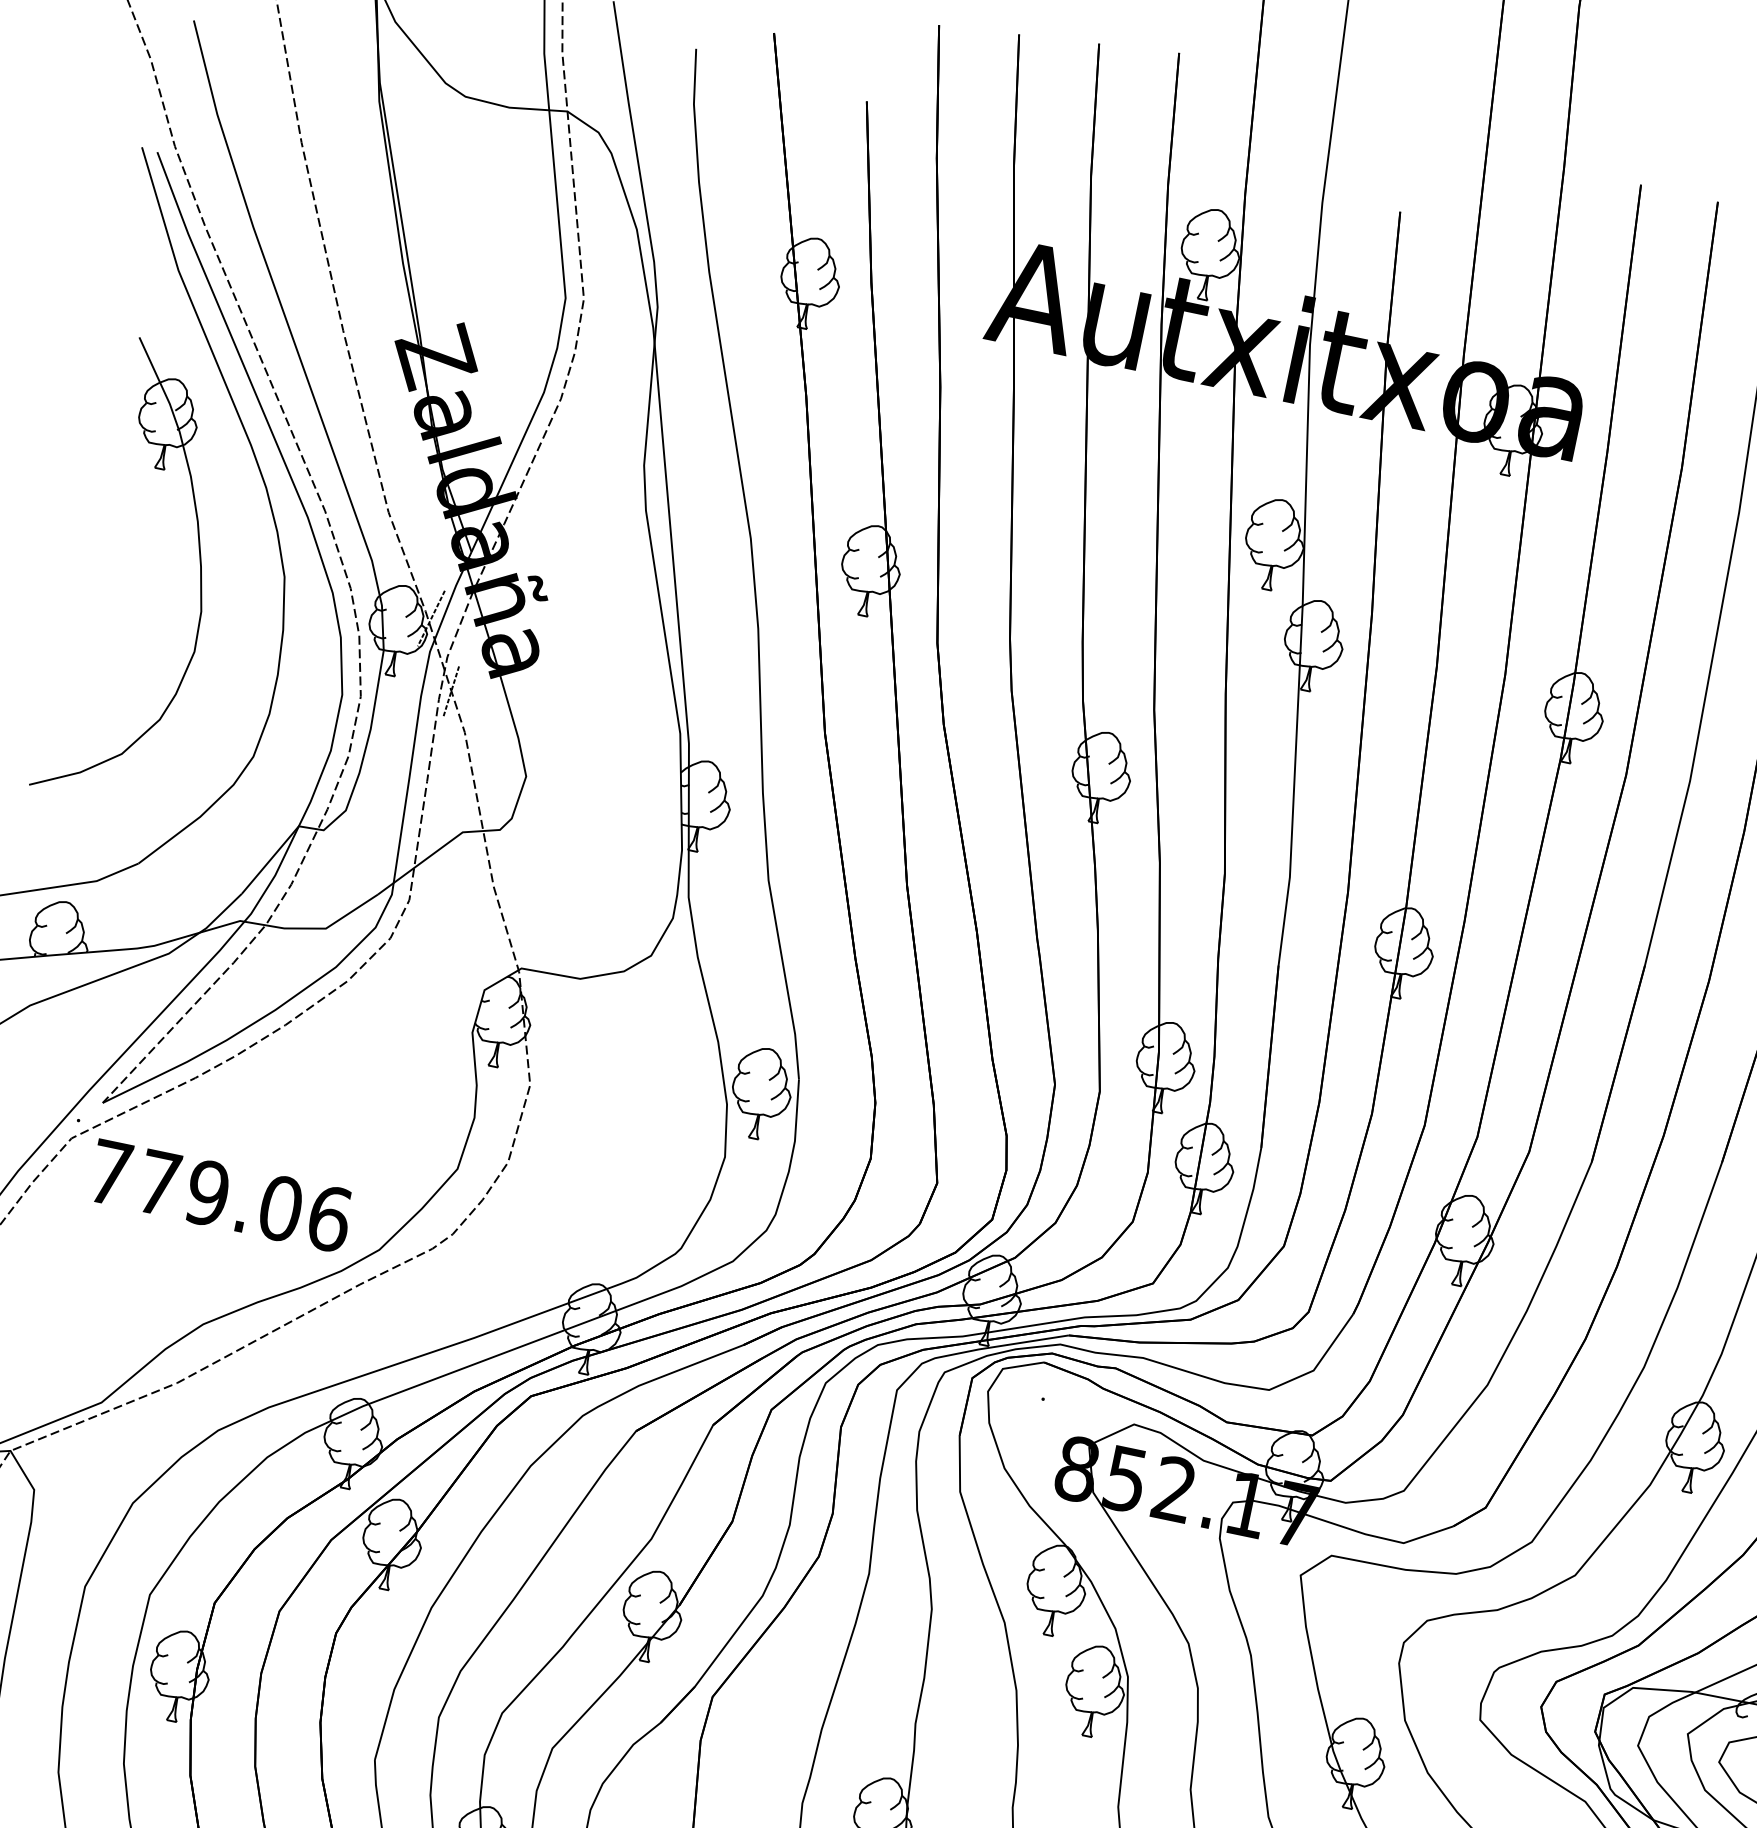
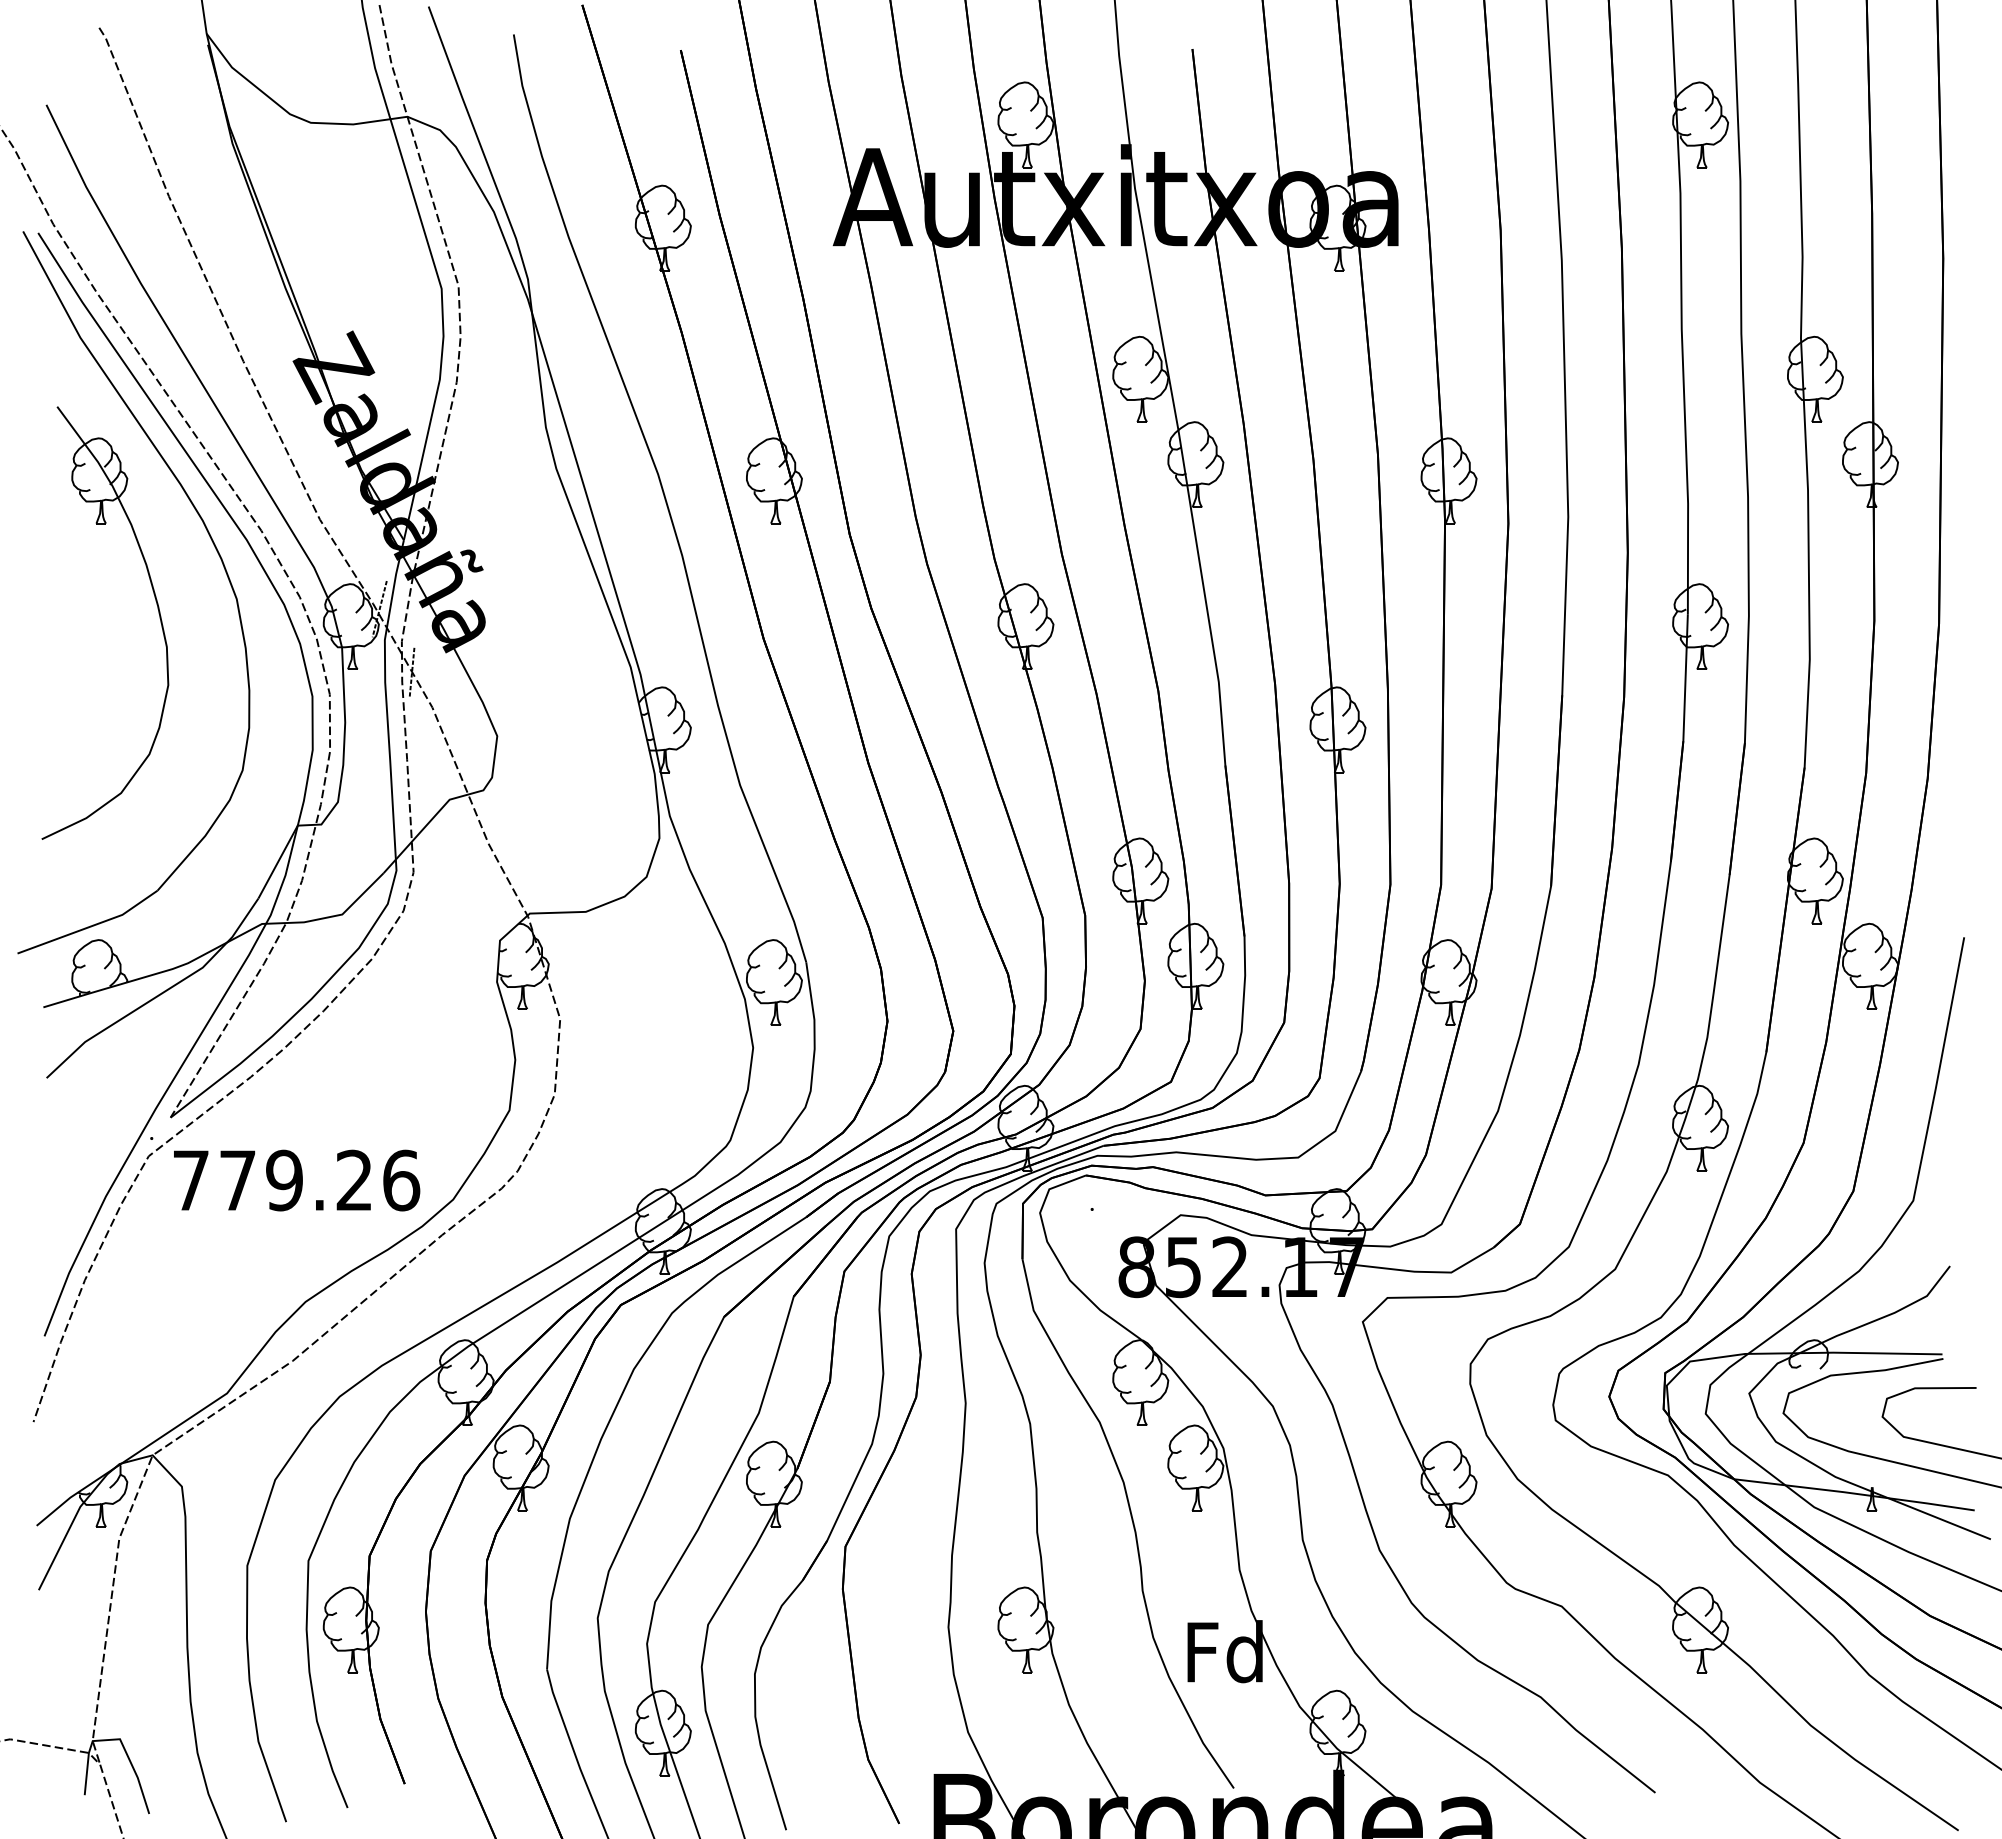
text: (280, 1208) -> (354, 1180), 779.06 -> 779.26

